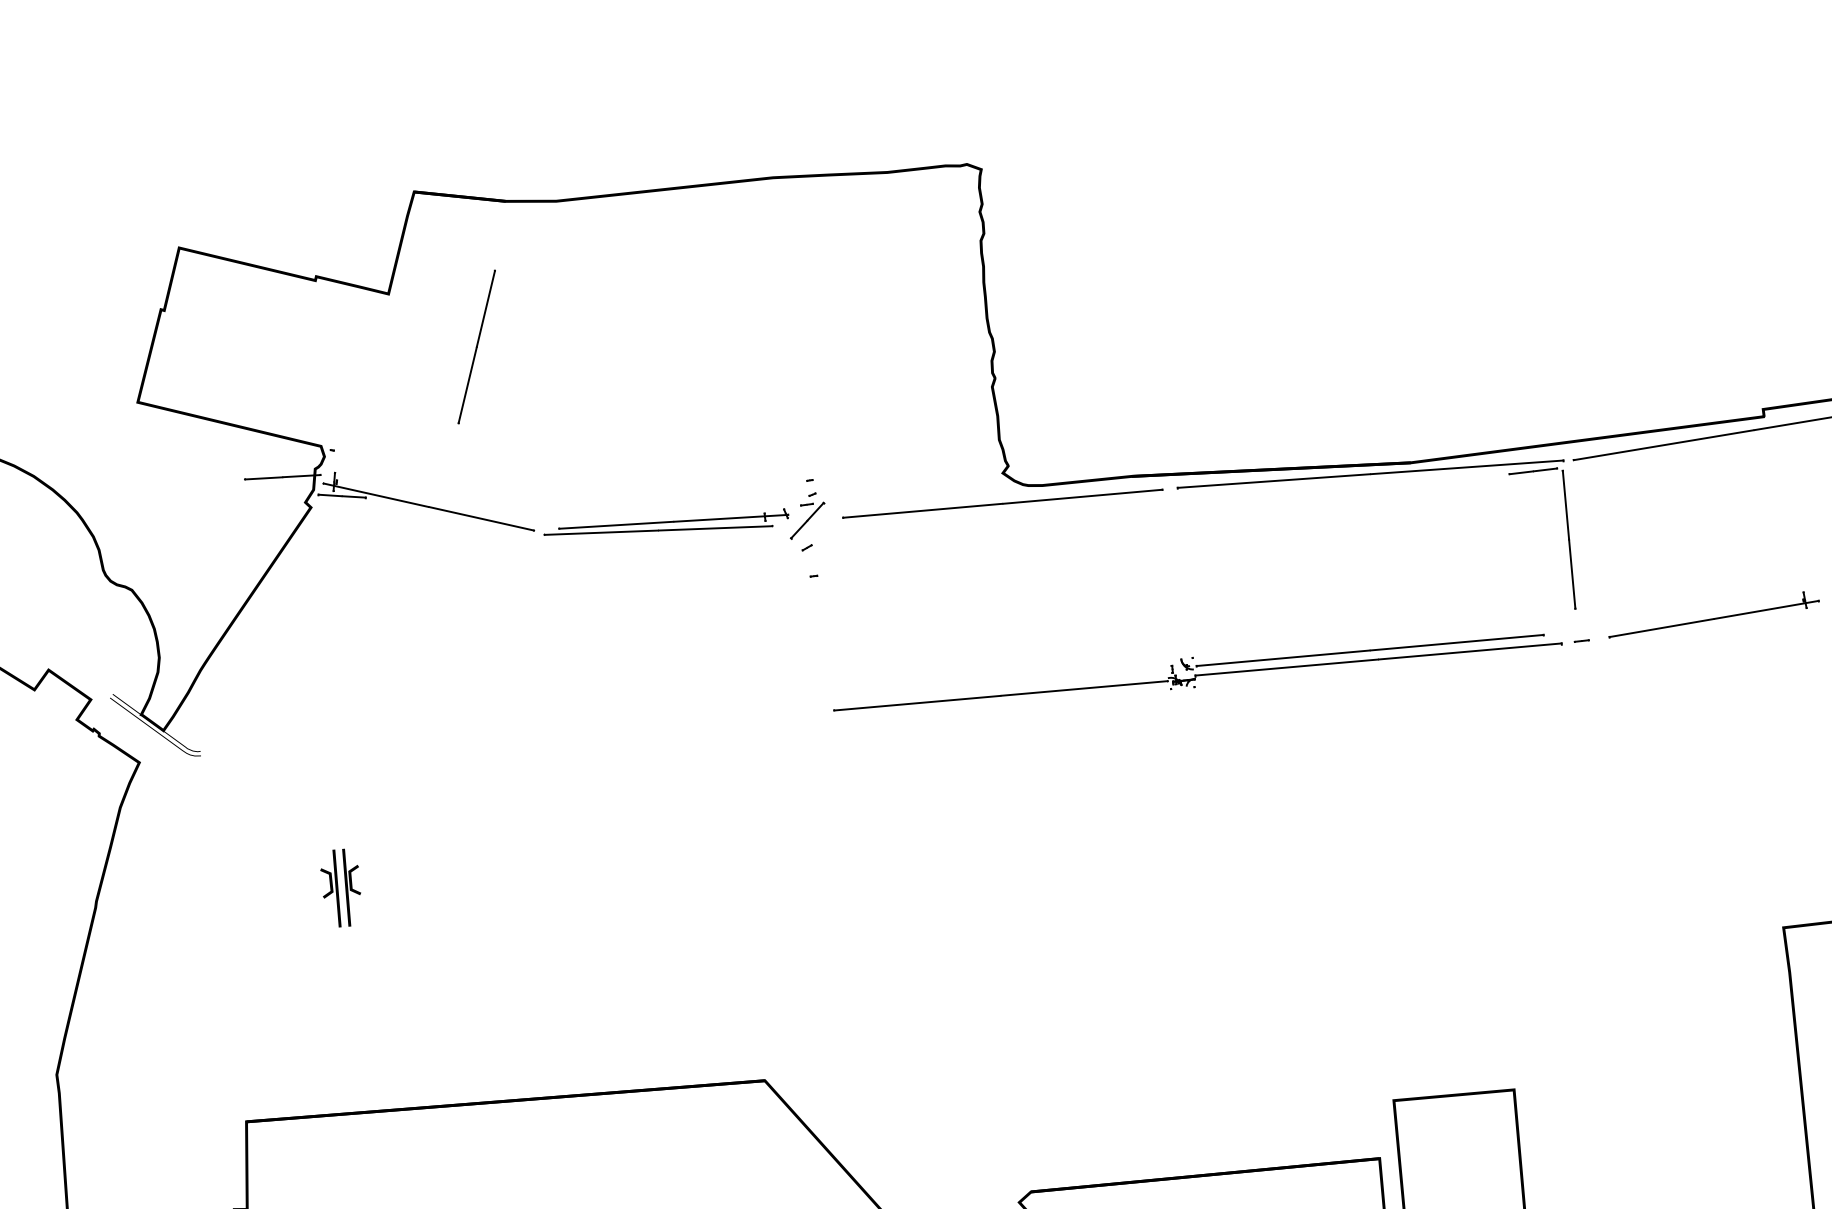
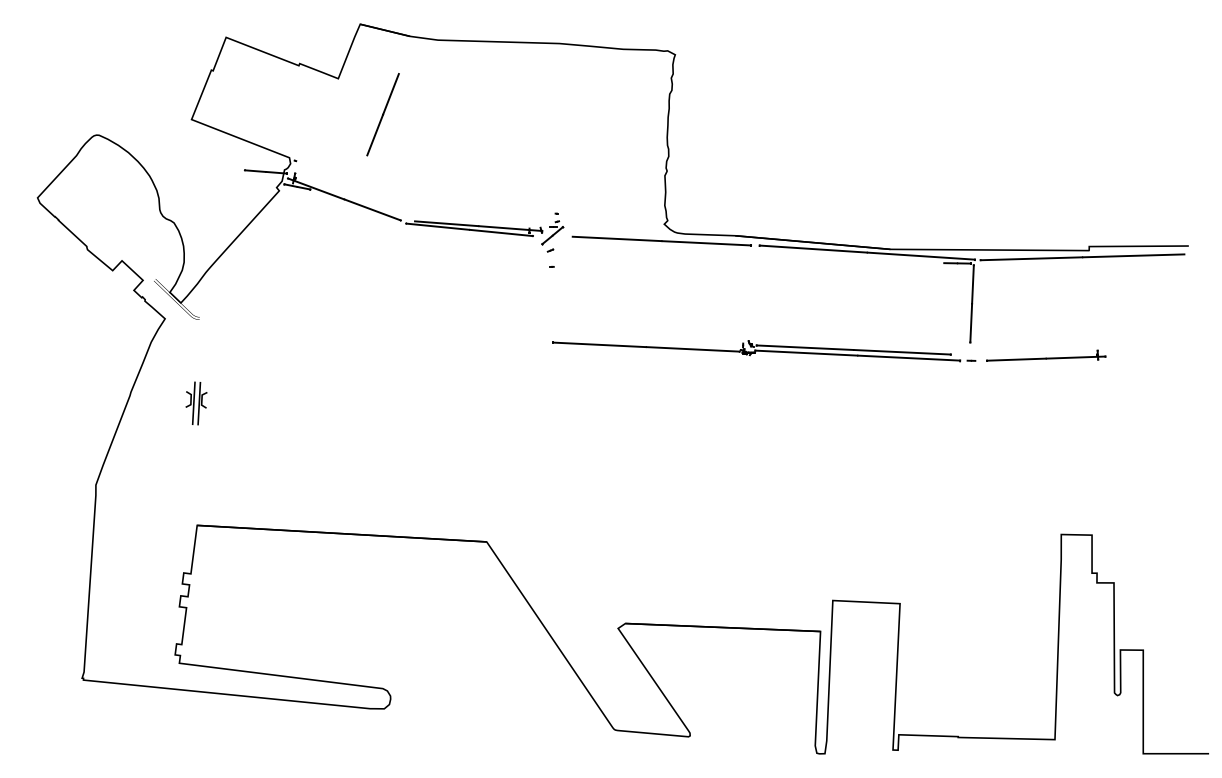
part: (341, 888) -> (196, 403), moved

